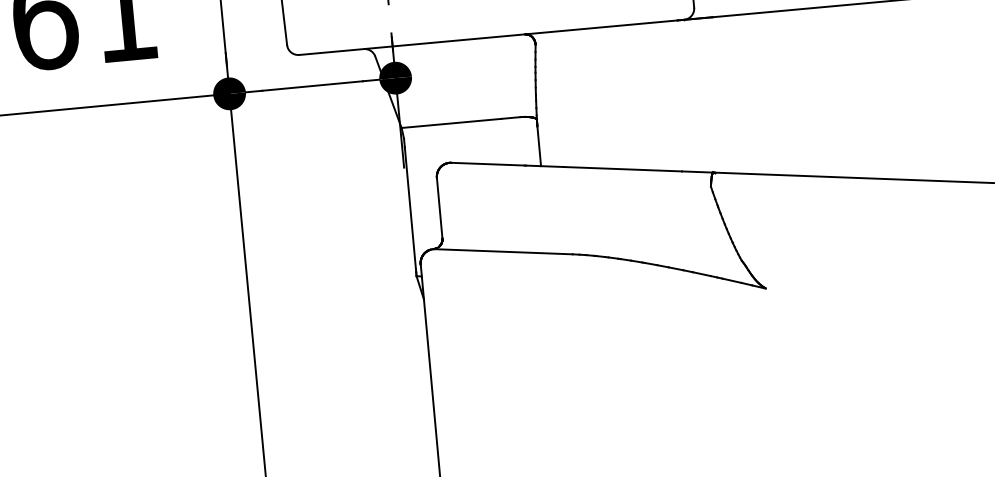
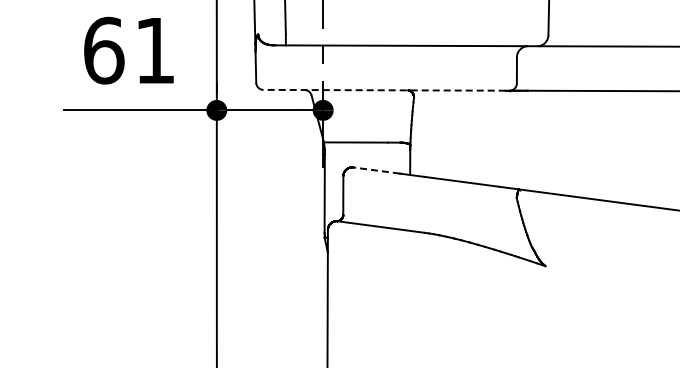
line: (488, 38) -> (384, 90), solid -> dashed
line: (487, 164) -> (376, 170), solid -> dashed

